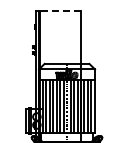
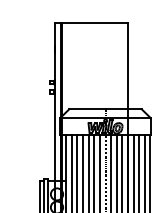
line: (60, 10) -> (95, 23), dashed -> solid

